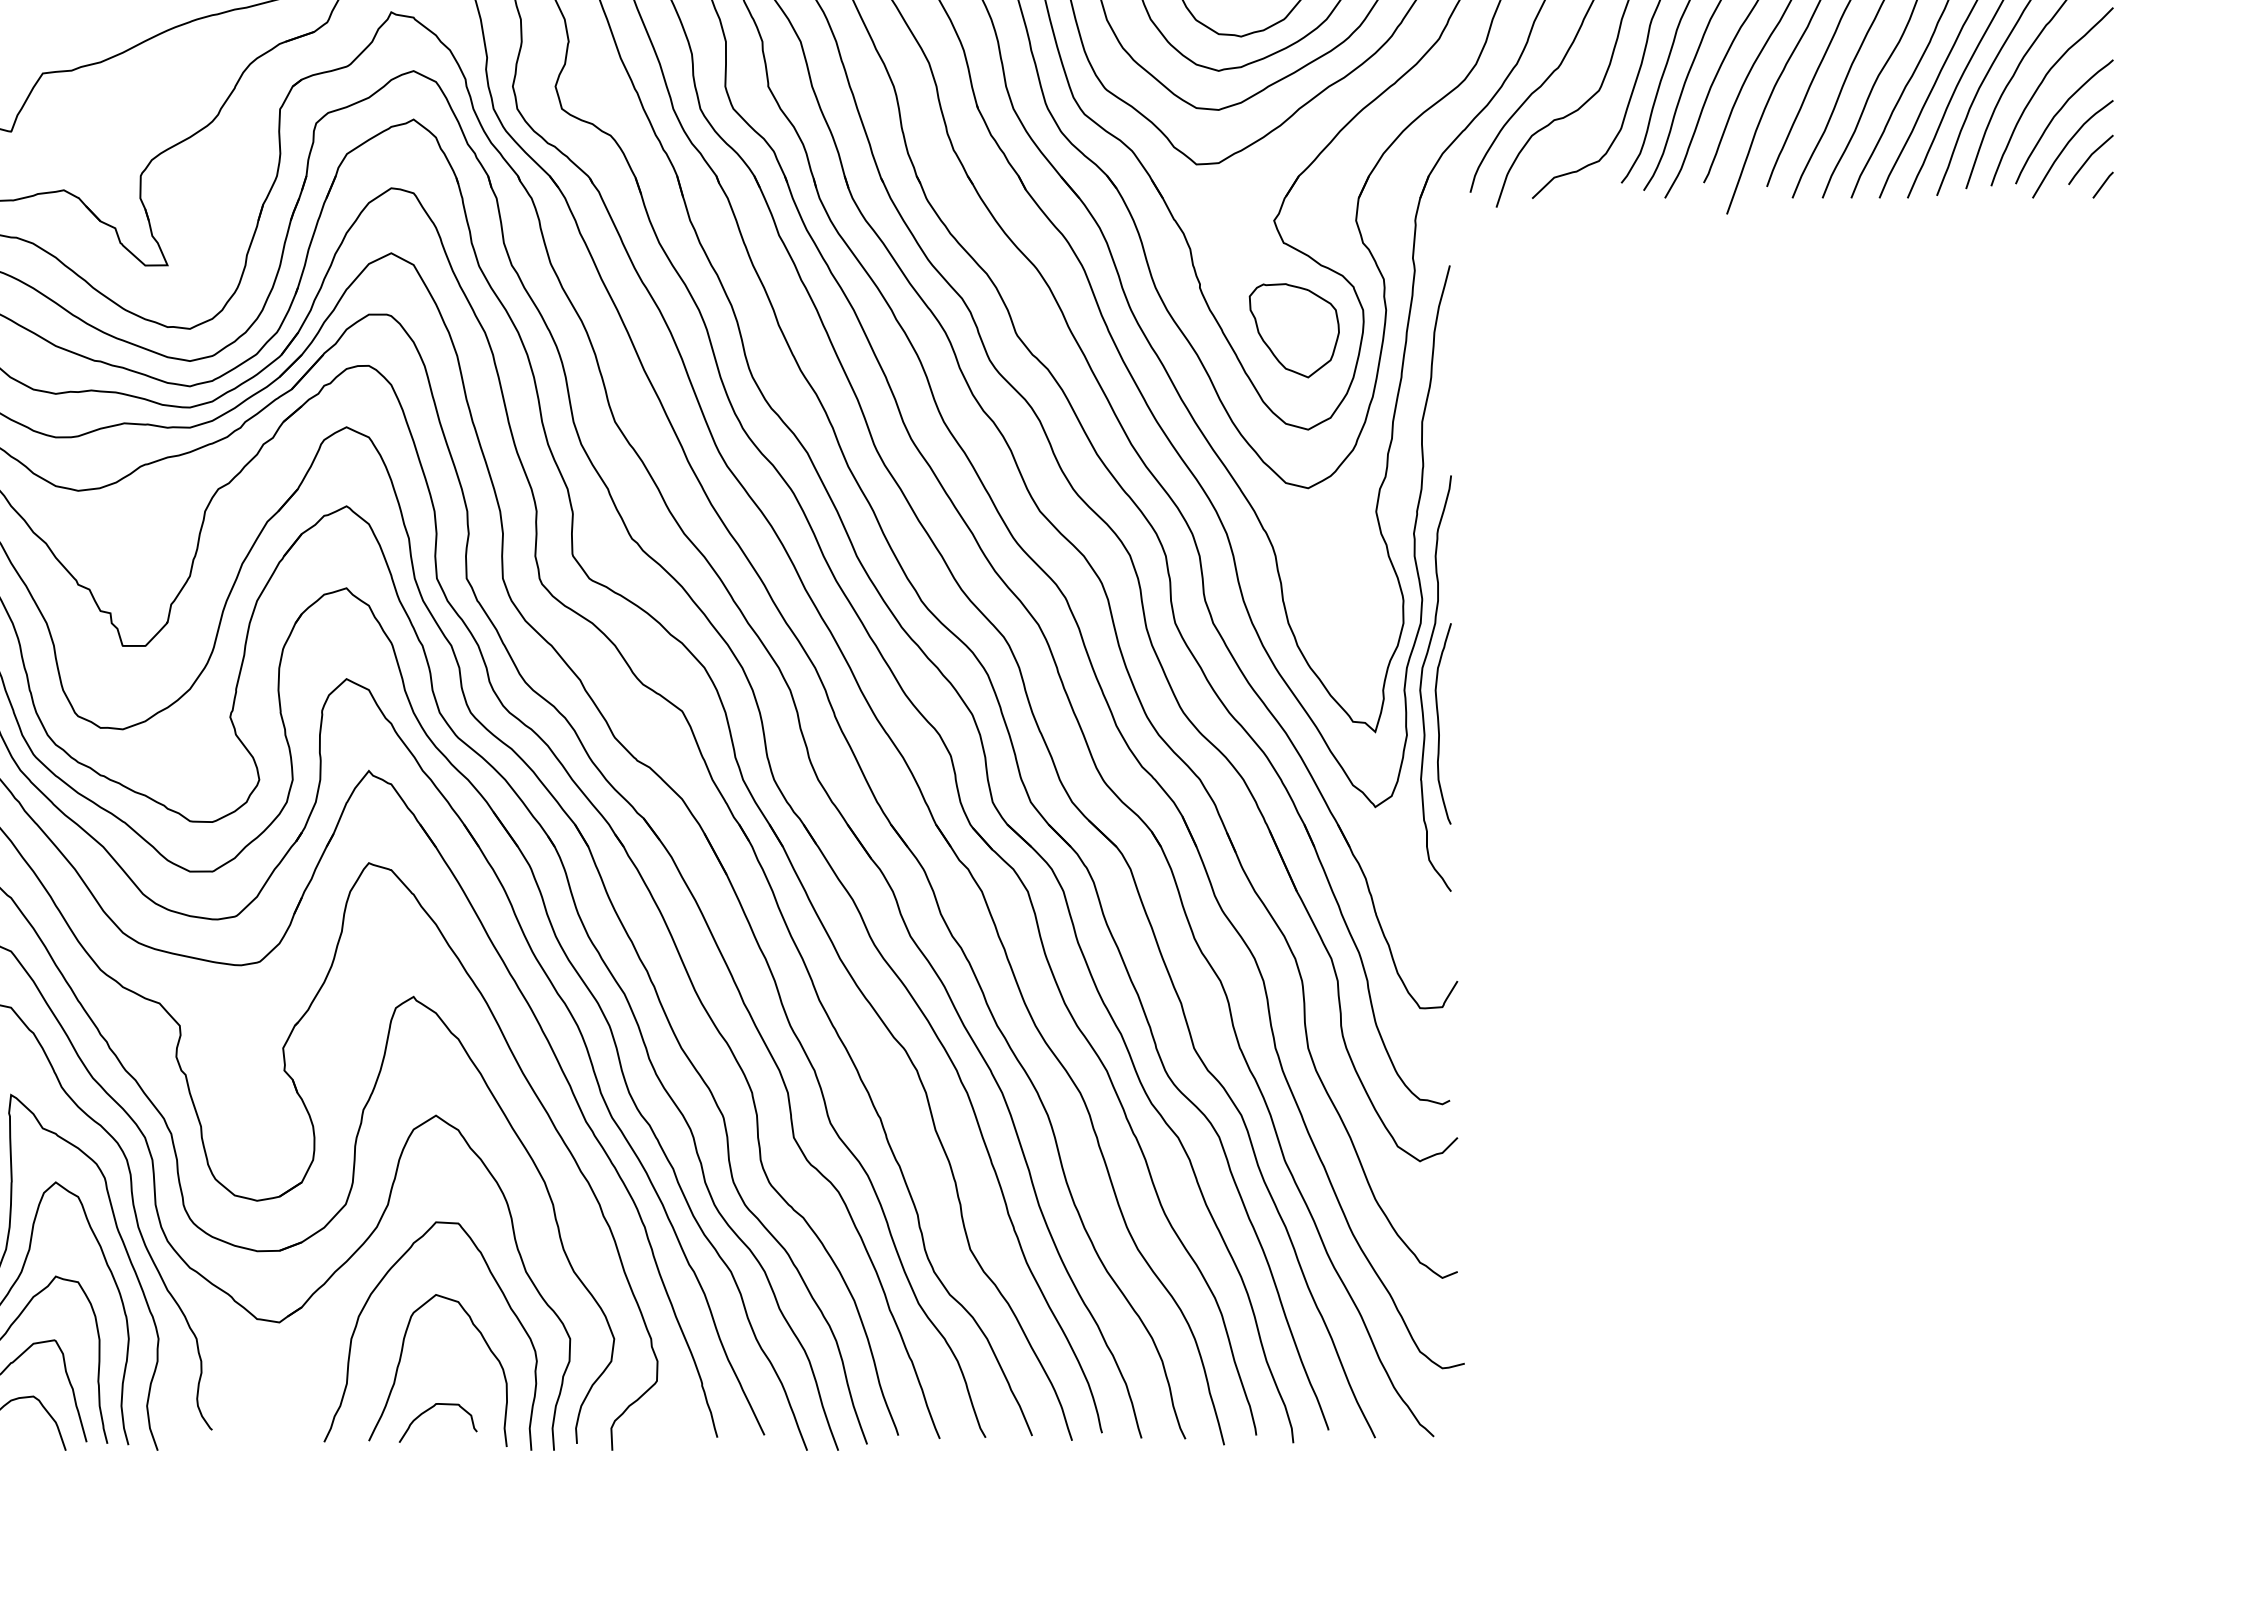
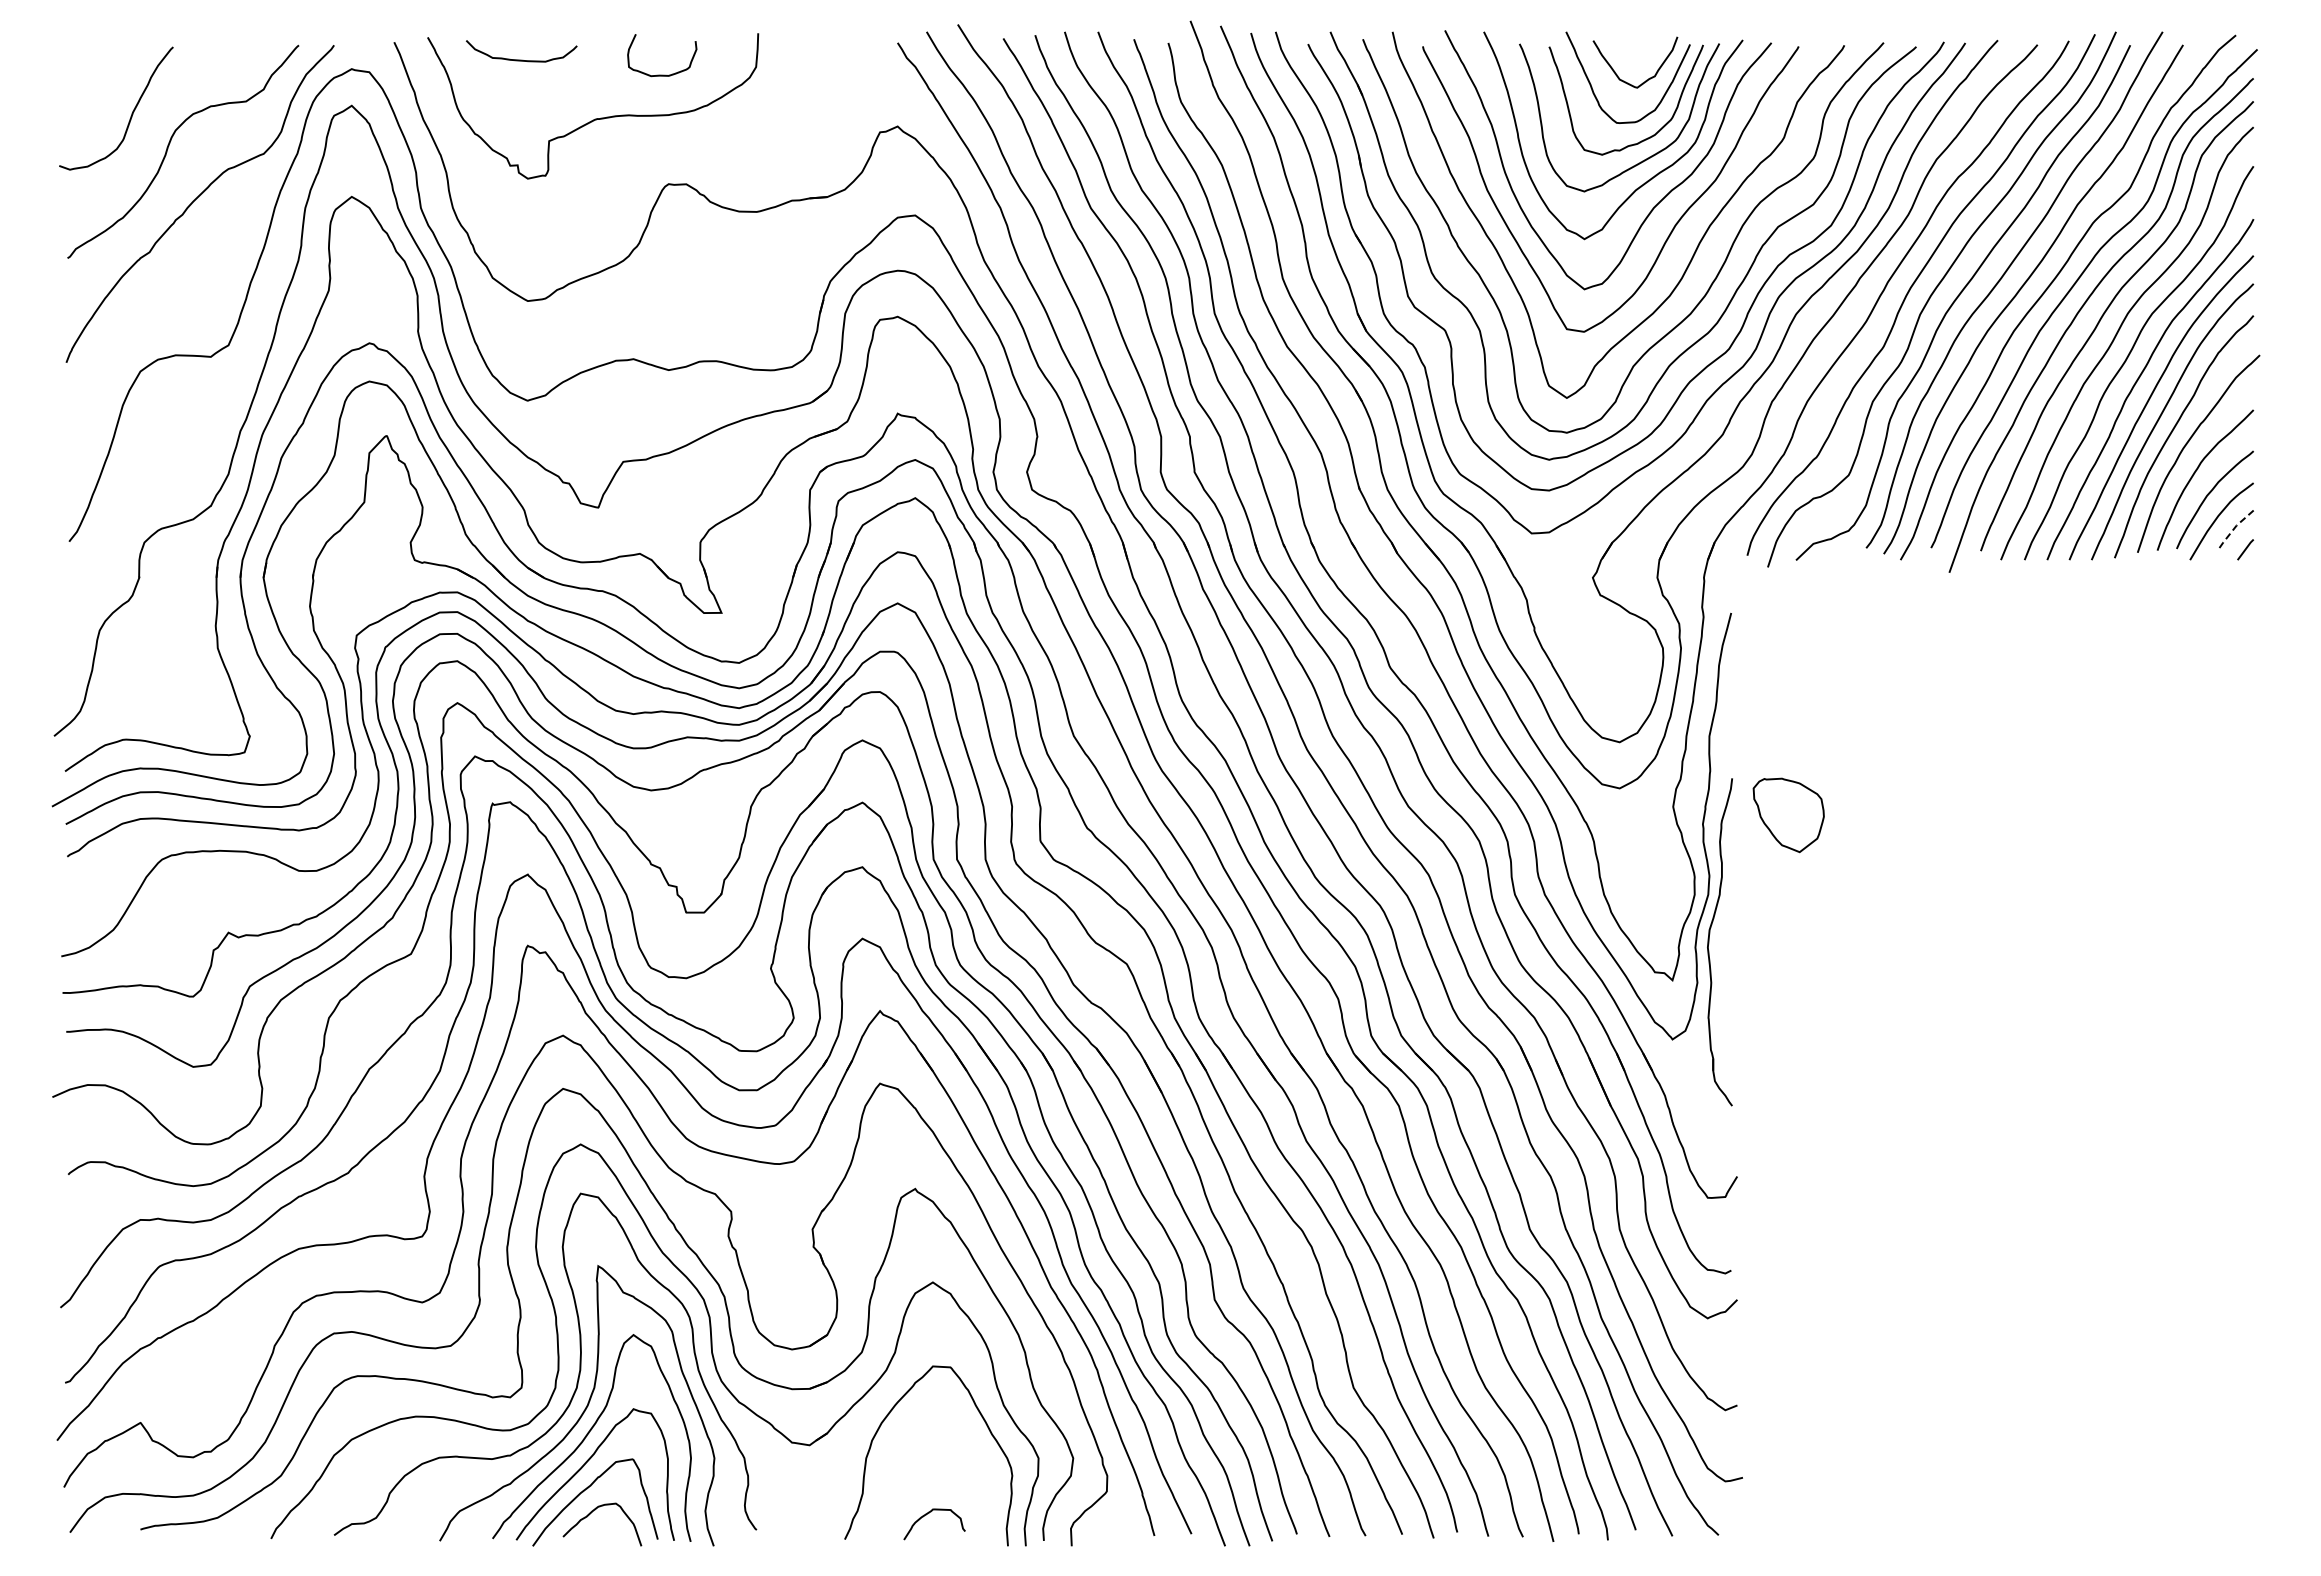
line: (2089, 158) -> (2234, 528), solid -> dashed
part: (1294, 330) -> (1788, 815), moved
curve: (1440, 724) -> (1723, 974), removed
curve: (401, 1360) -> (905, 1475), removed

